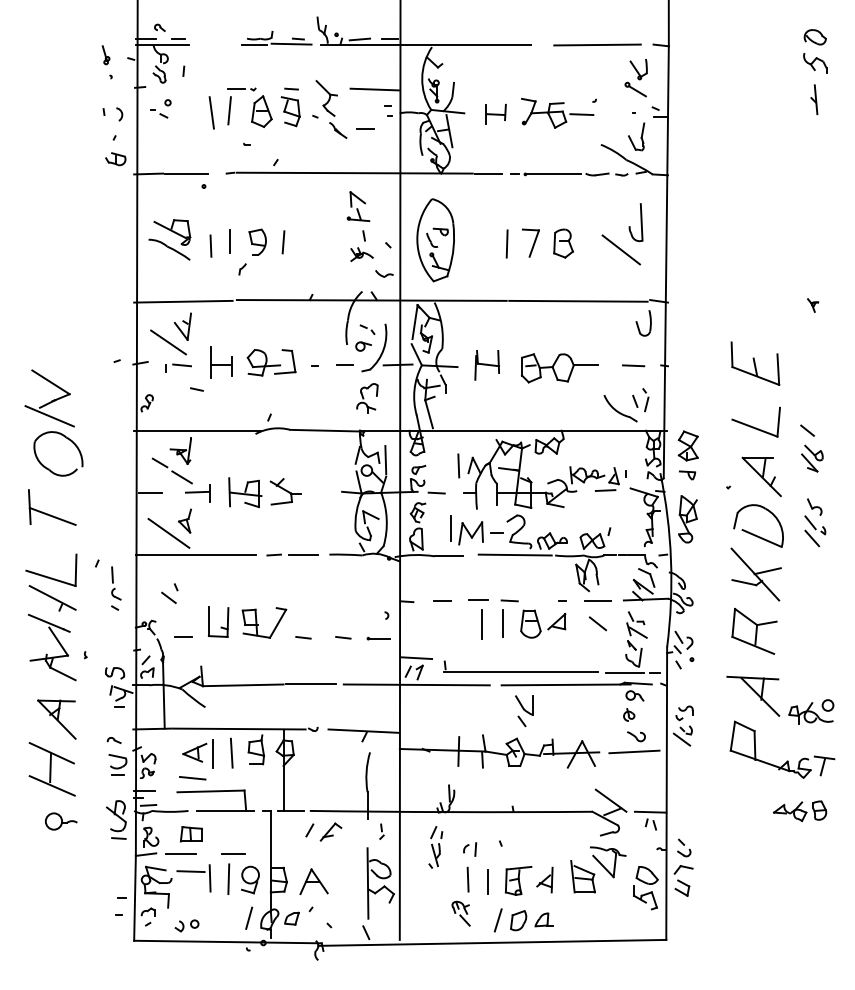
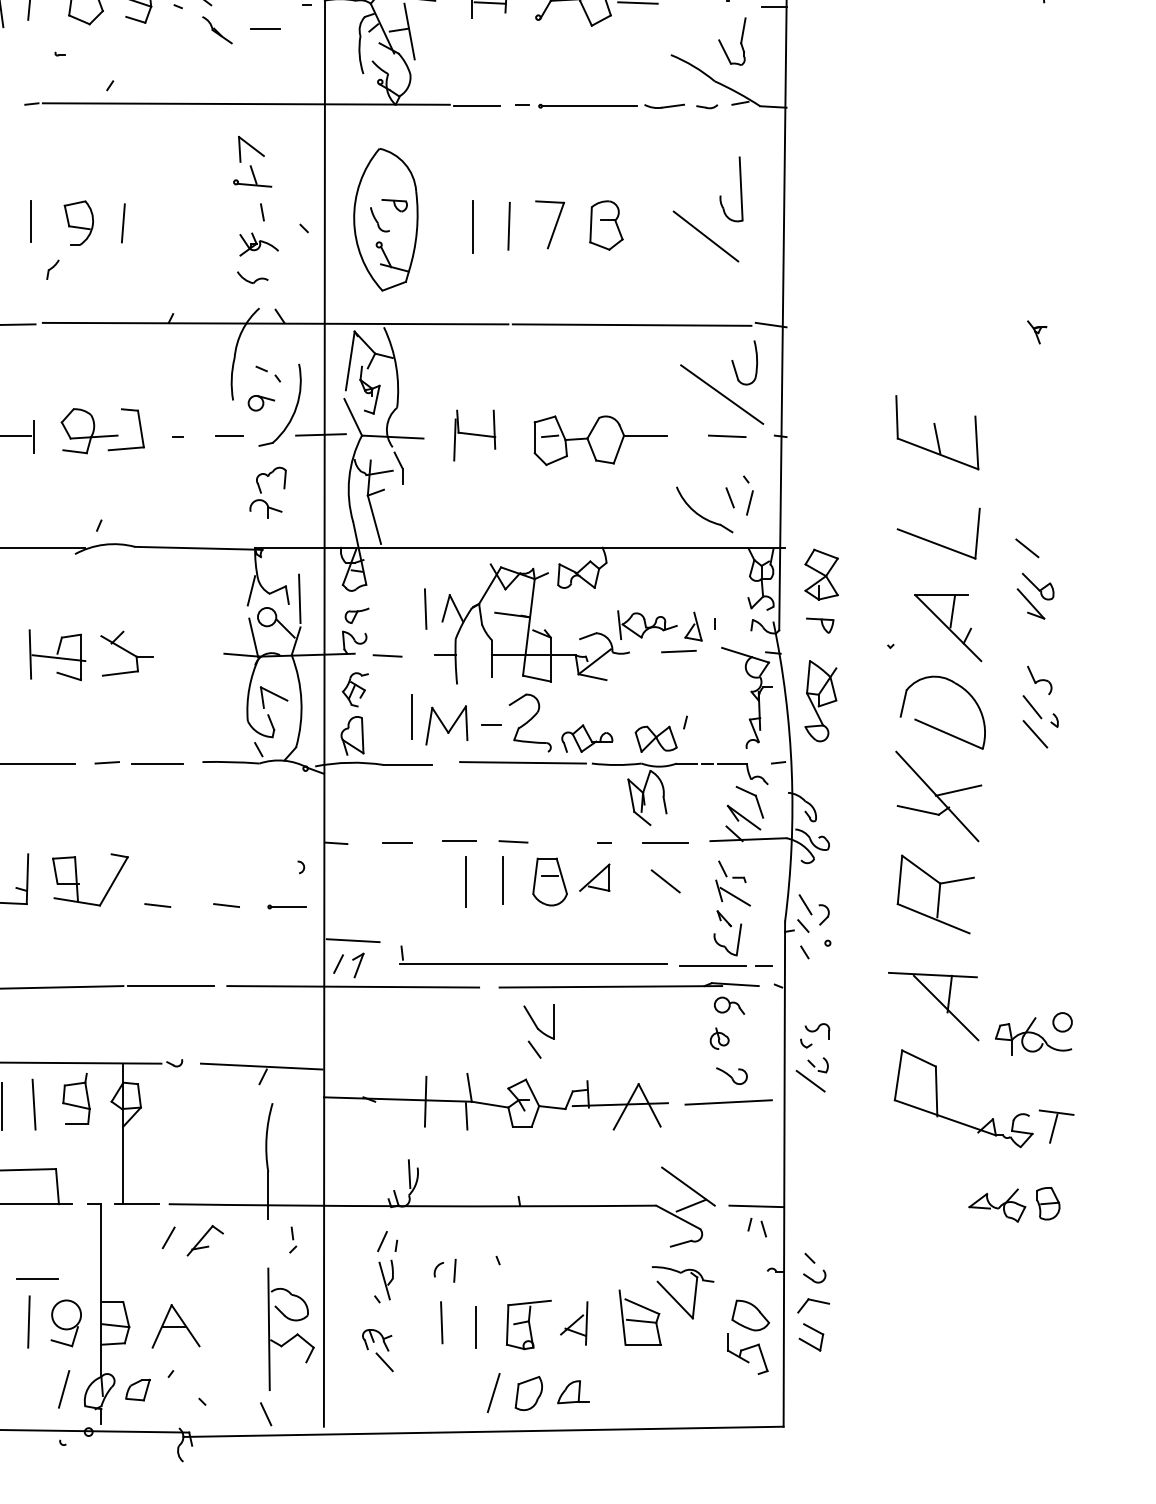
line: (486, 244) -> (473, 227), added
part: (384, 273) -> (252, 277), moved
line: (630, 341) -> (721, 394), added
part: (460, 913) -> (376, 1350), moved

